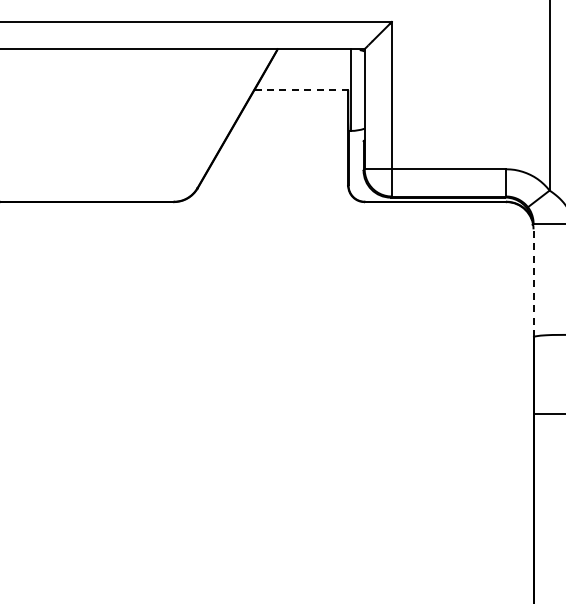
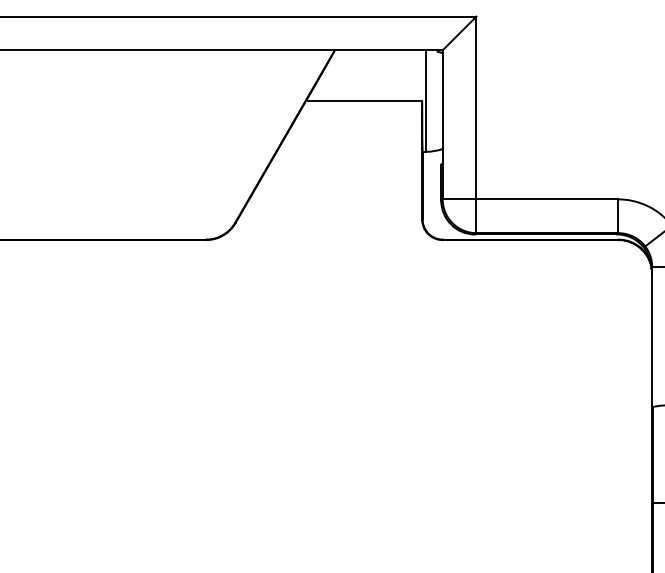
line: (301, 90) -> (364, 101), dashed -> solid
line: (533, 280) -> (652, 337), dashed -> solid

